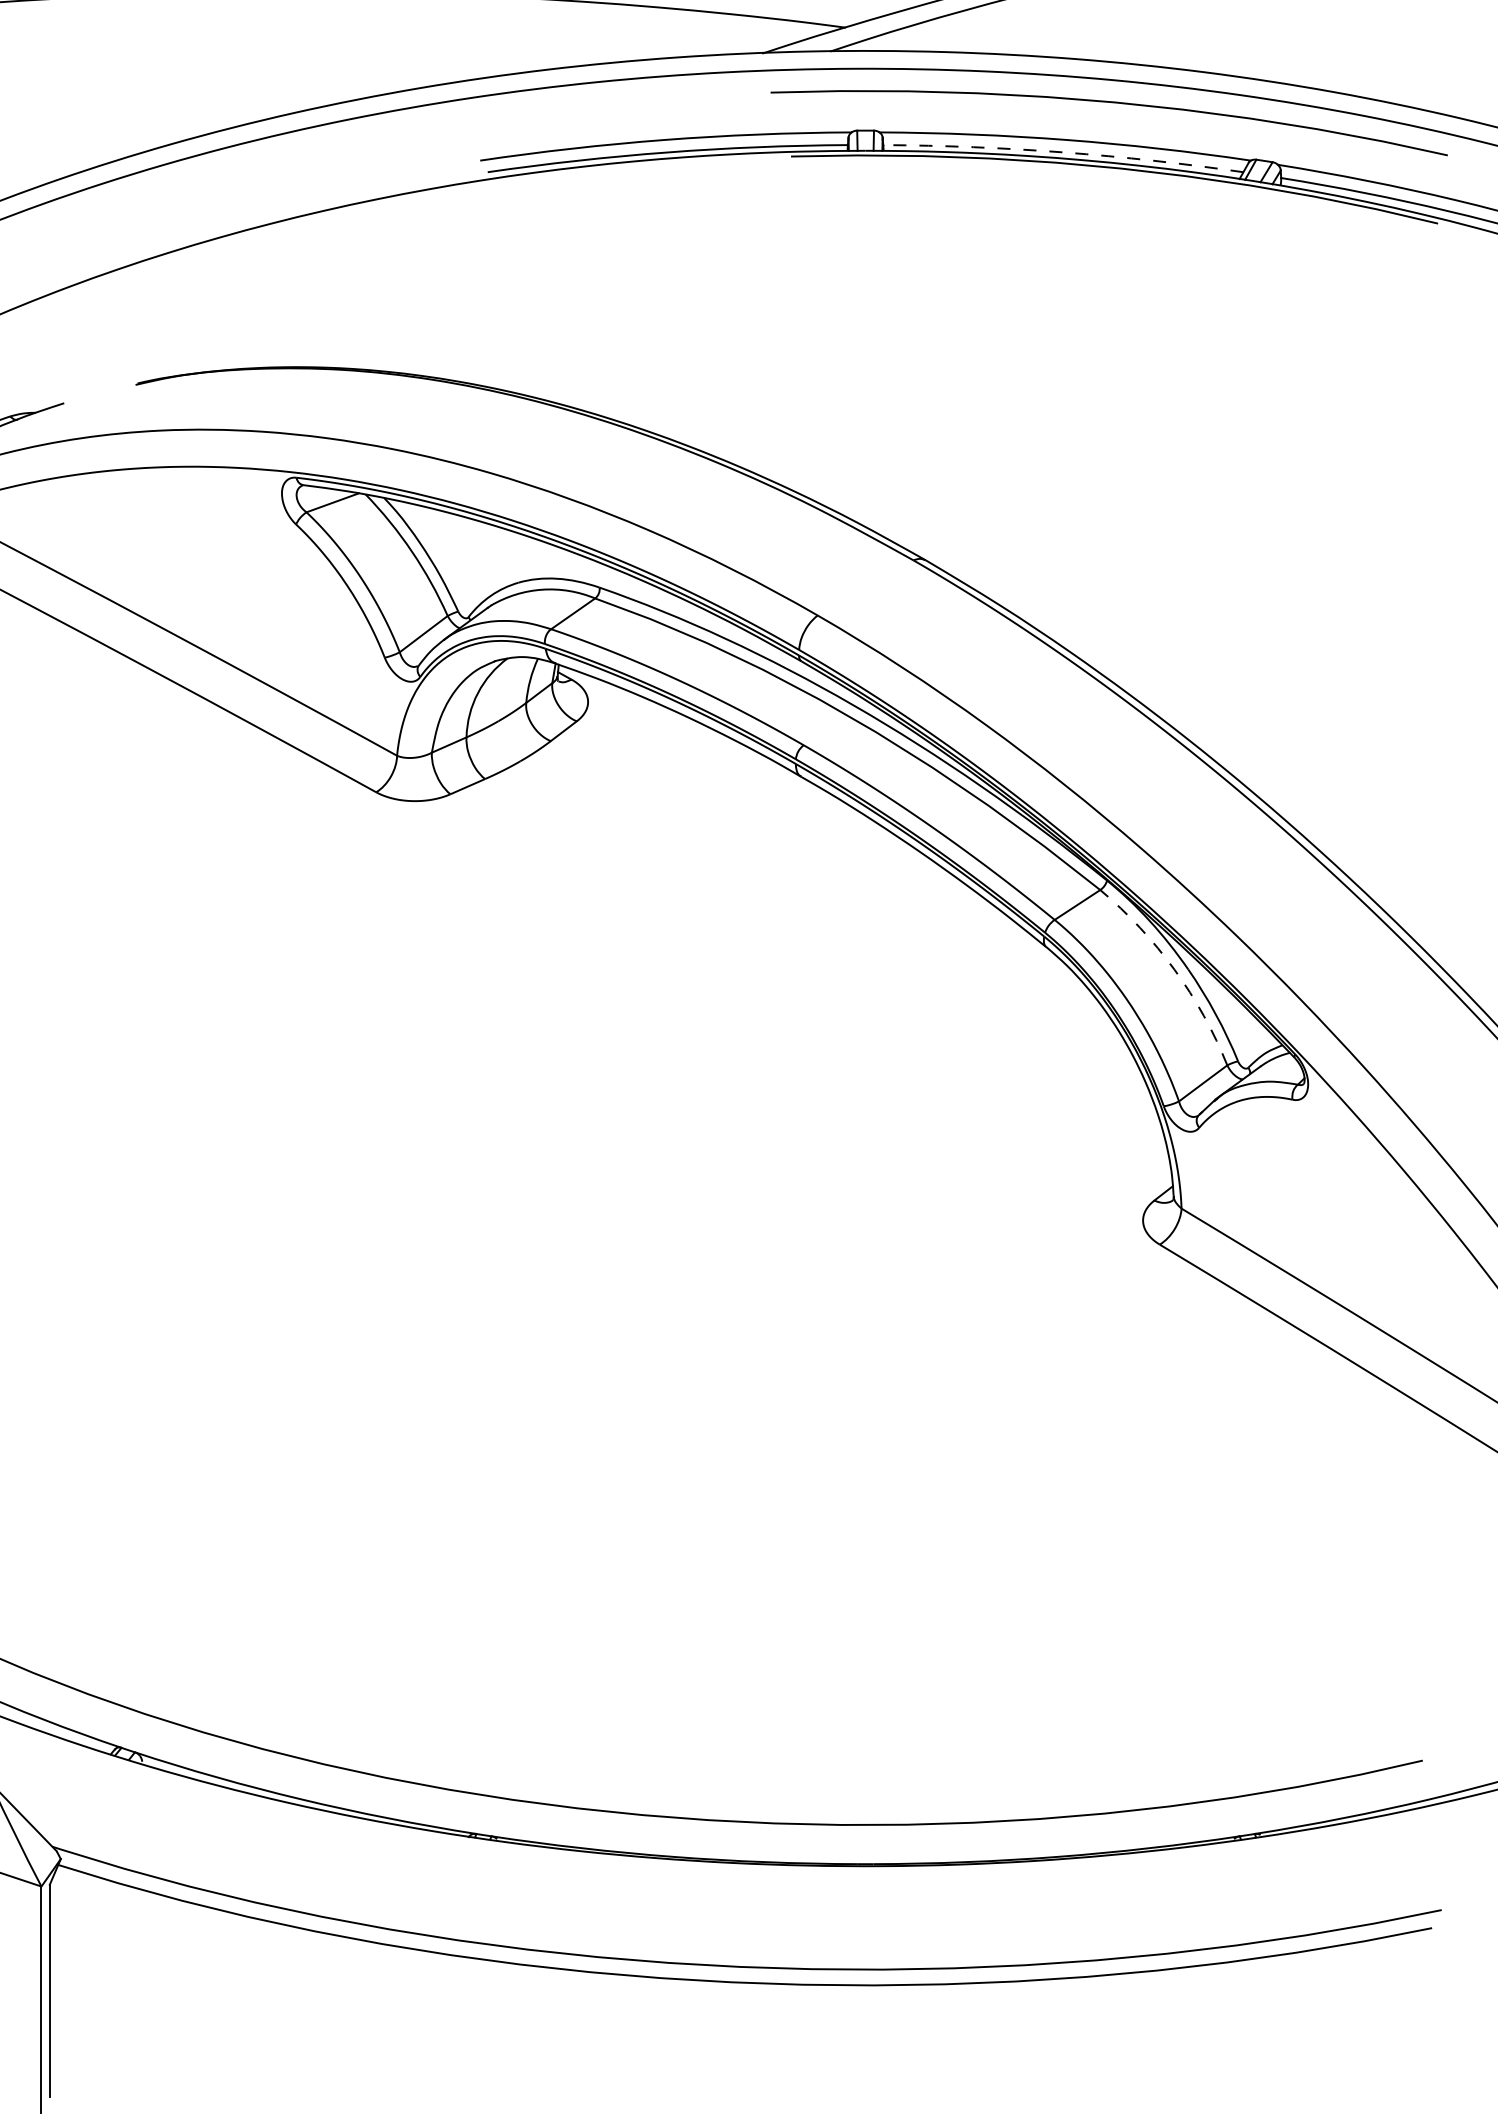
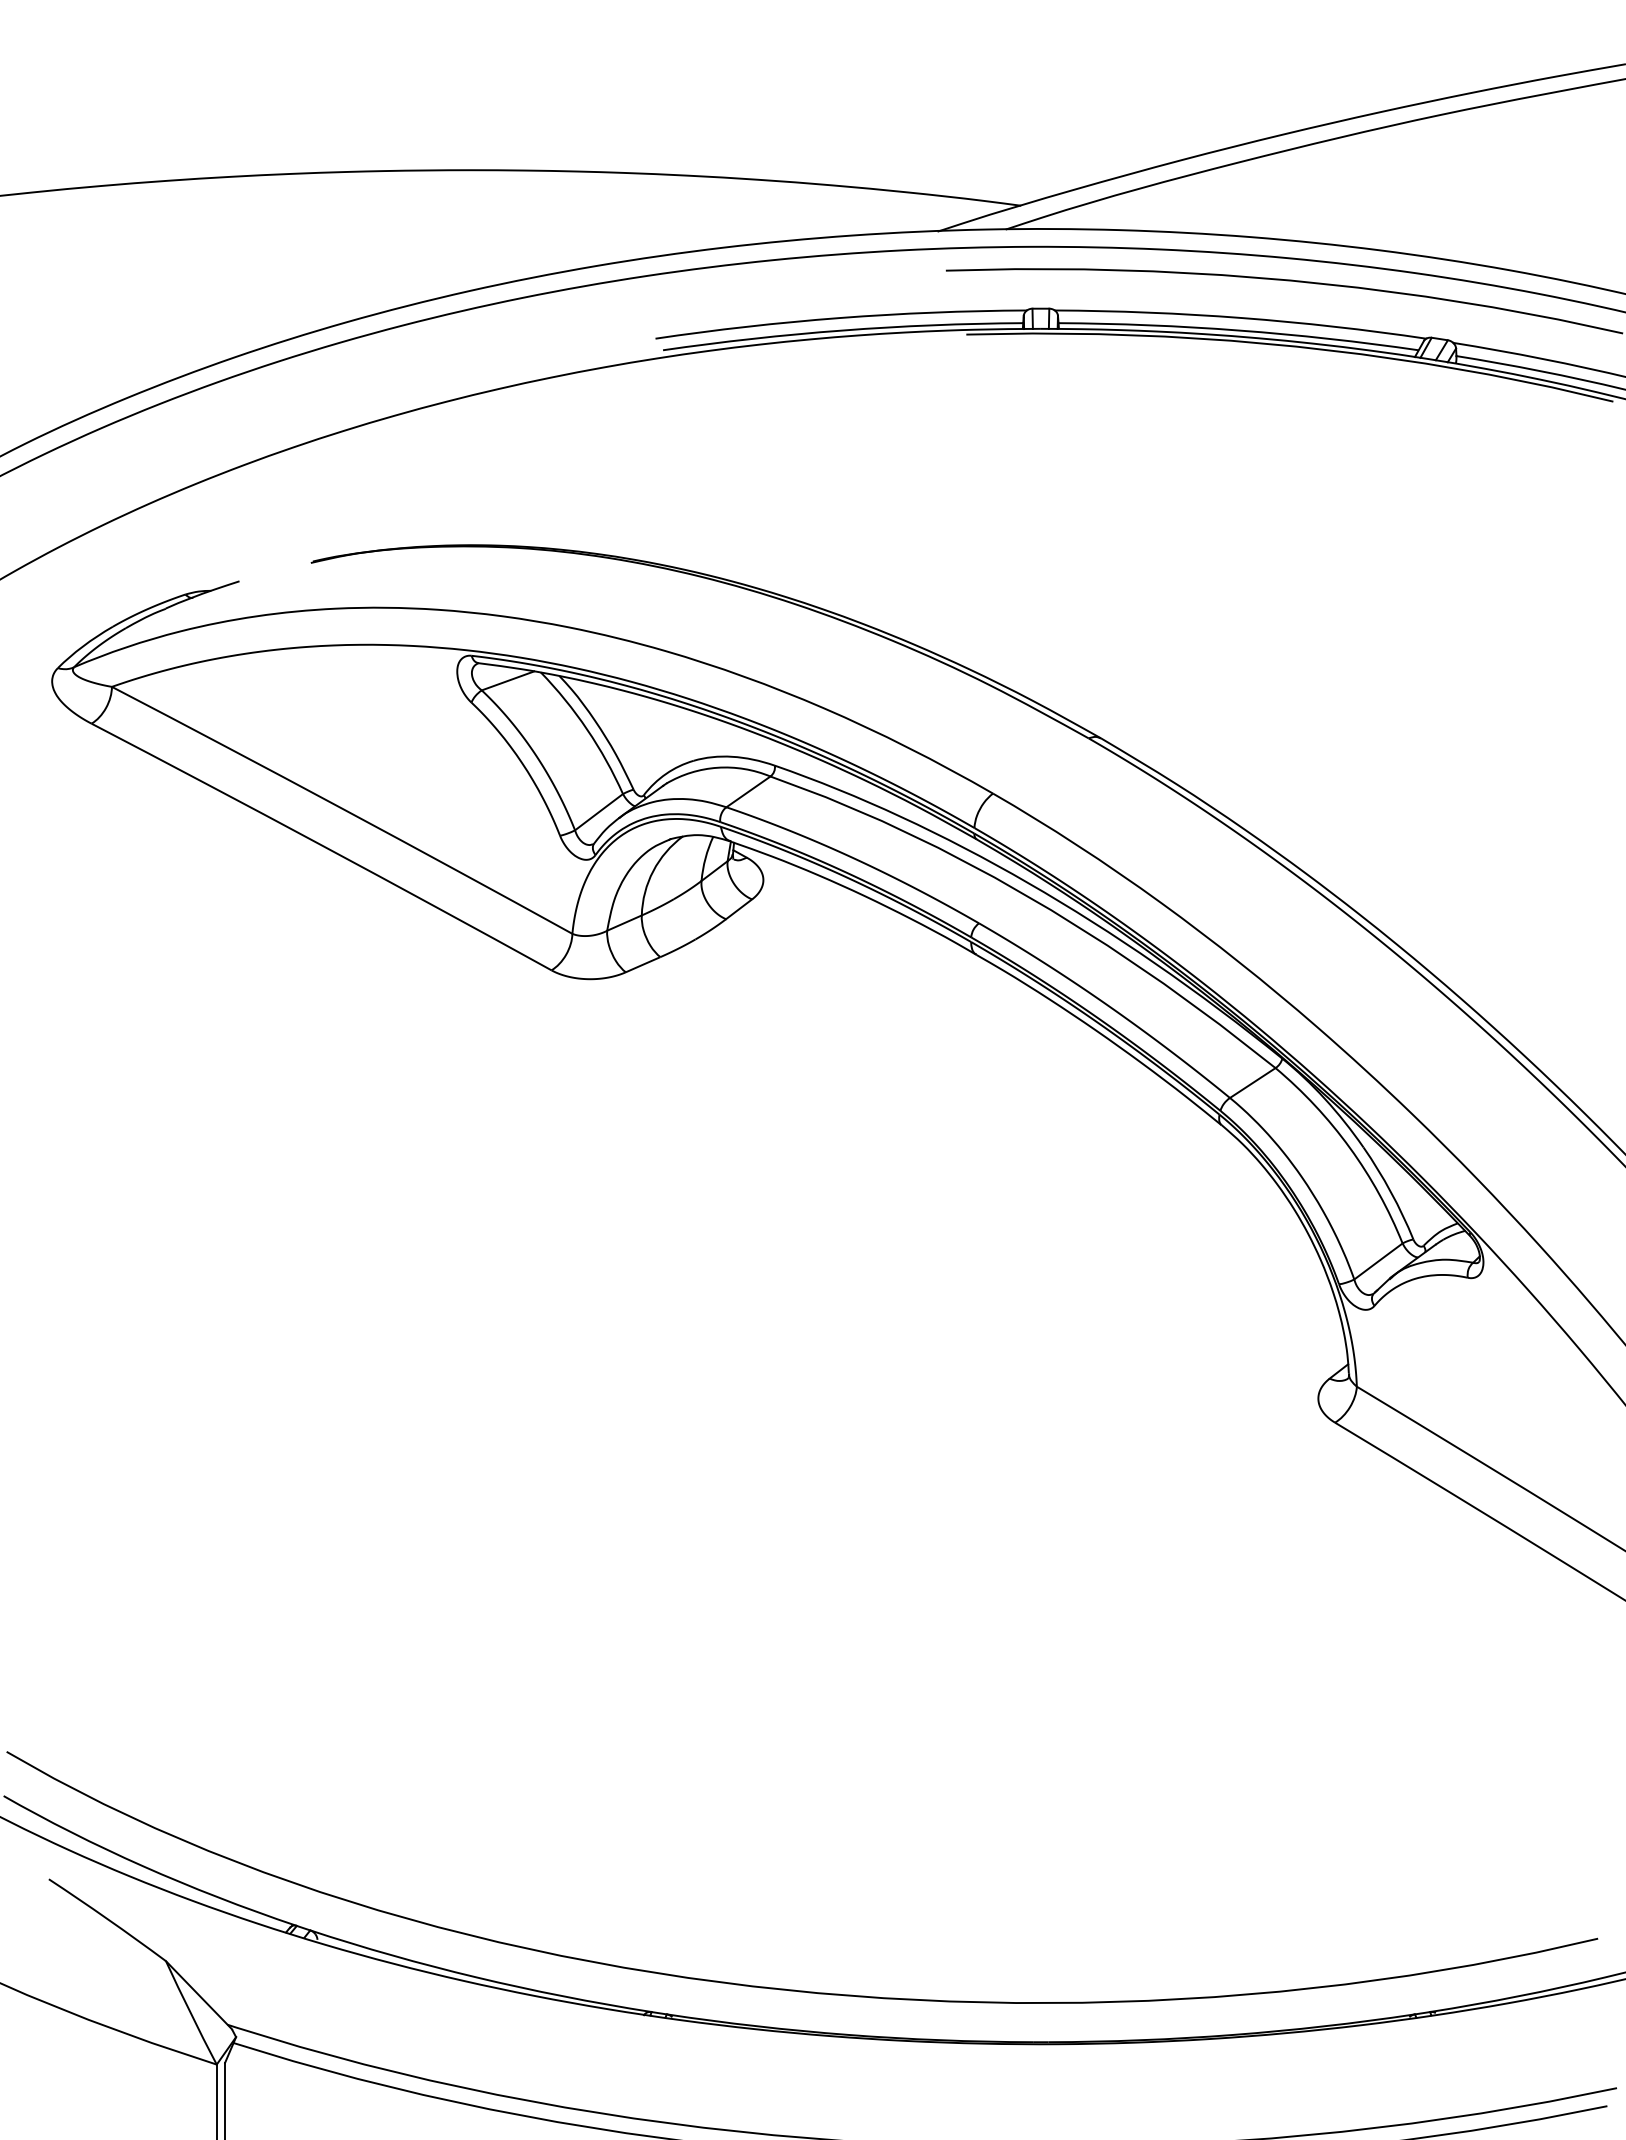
arc: (1064, 152) -> (1239, 330), dashed -> solid
arc: (1174, 969) -> (1349, 1147), dashed -> solid

